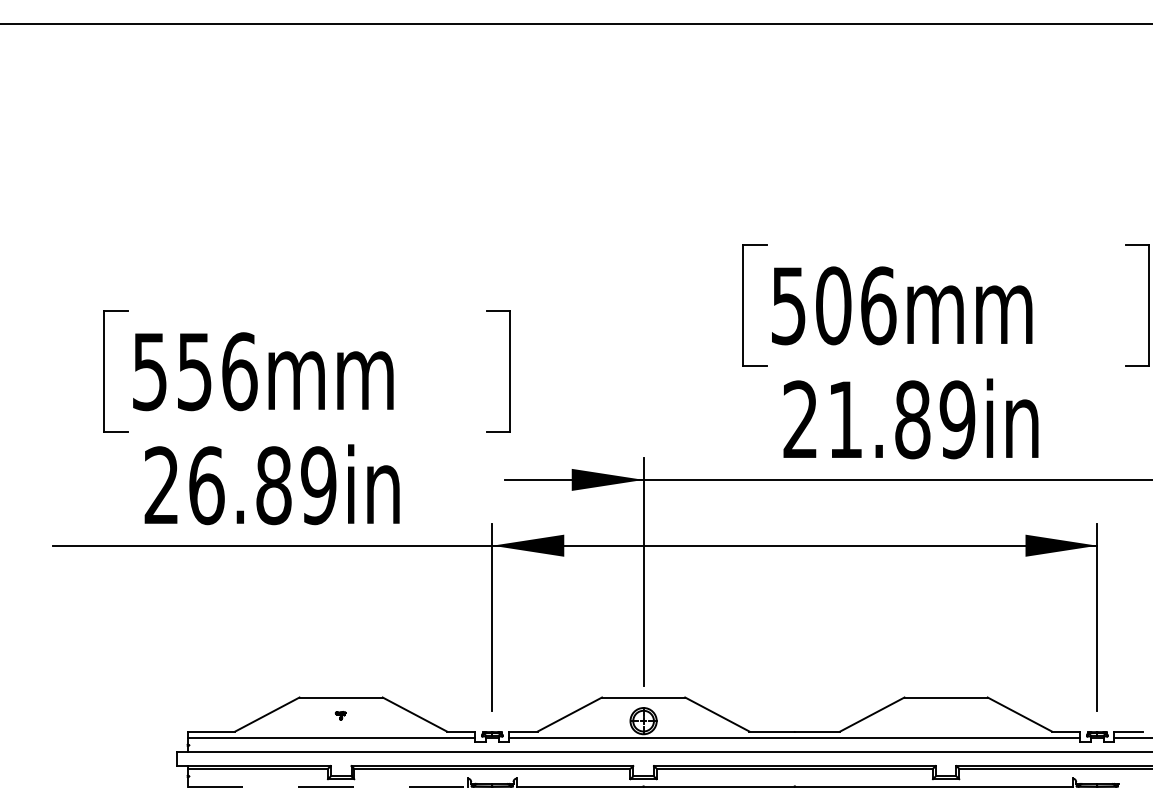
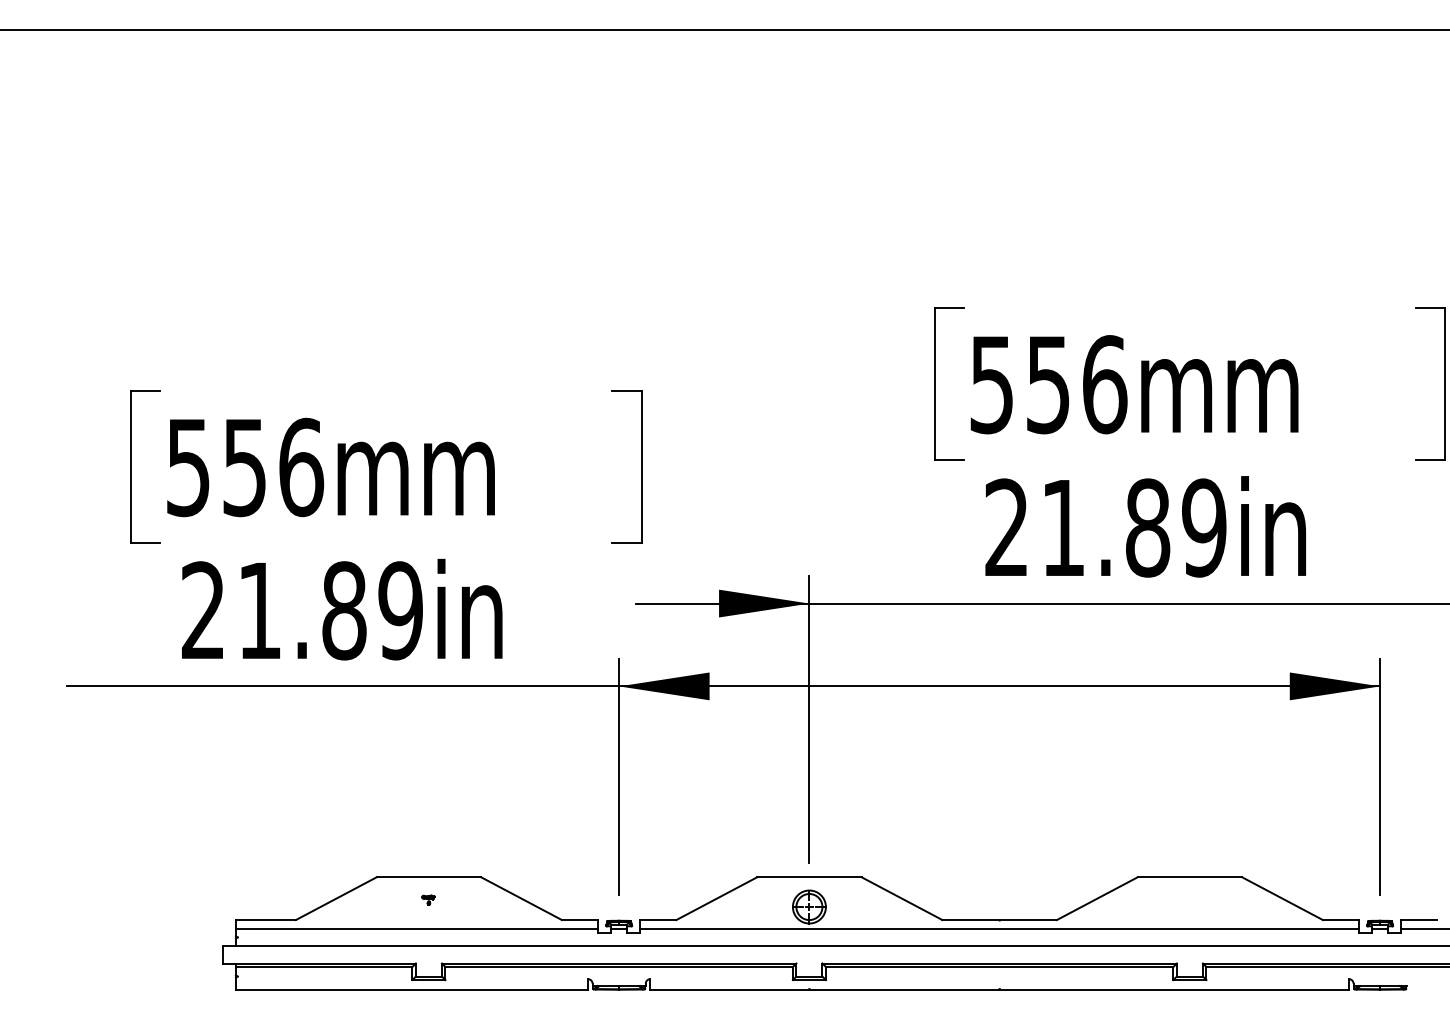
text: (833, 305) -> (1048, 384), 506mm -> 556mm
text: (207, 485) -> (260, 610), 26.89in -> 21.89in
line: (328, 786) -> (412, 989), dashed -> solid

